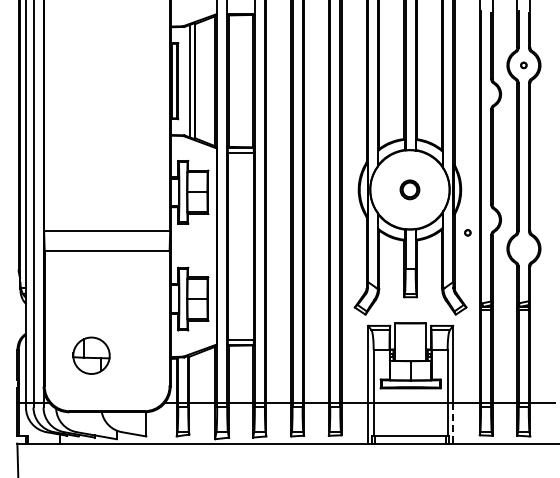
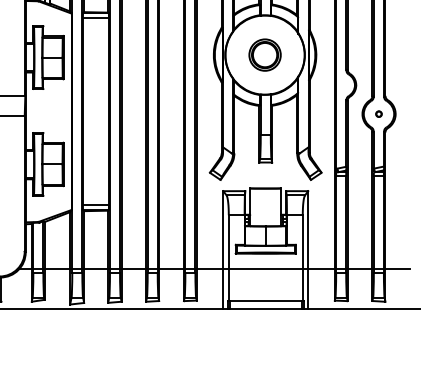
part: (409, 189) -> (264, 54), size x1.67
part: (467, 232) -> (378, 113), moved
line: (453, 424) -> (308, 289), dashed -> solid

